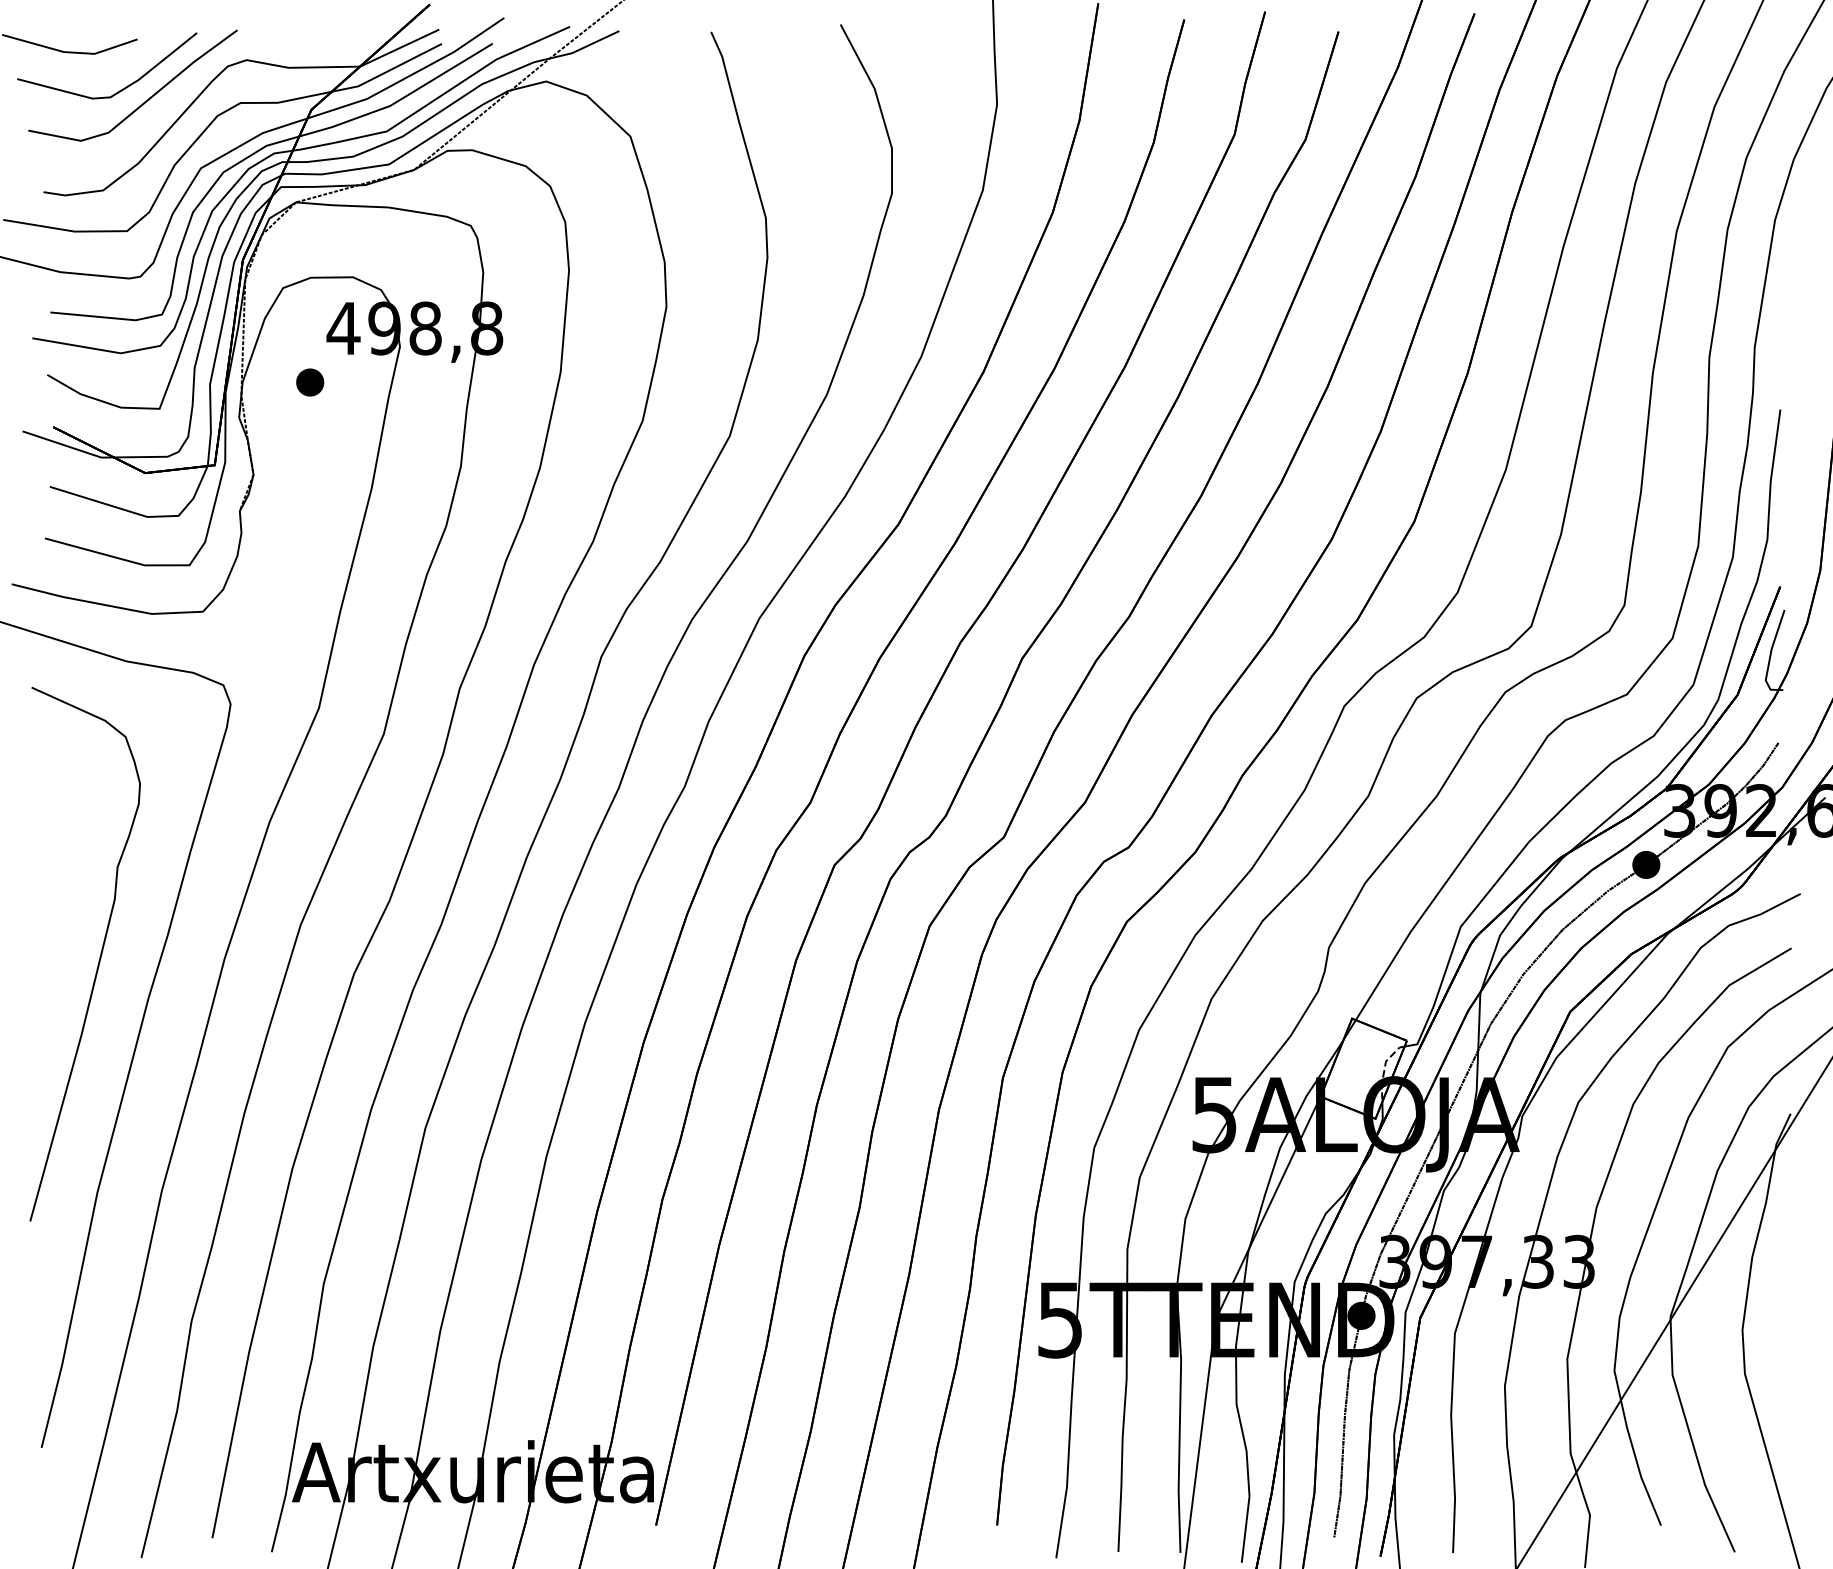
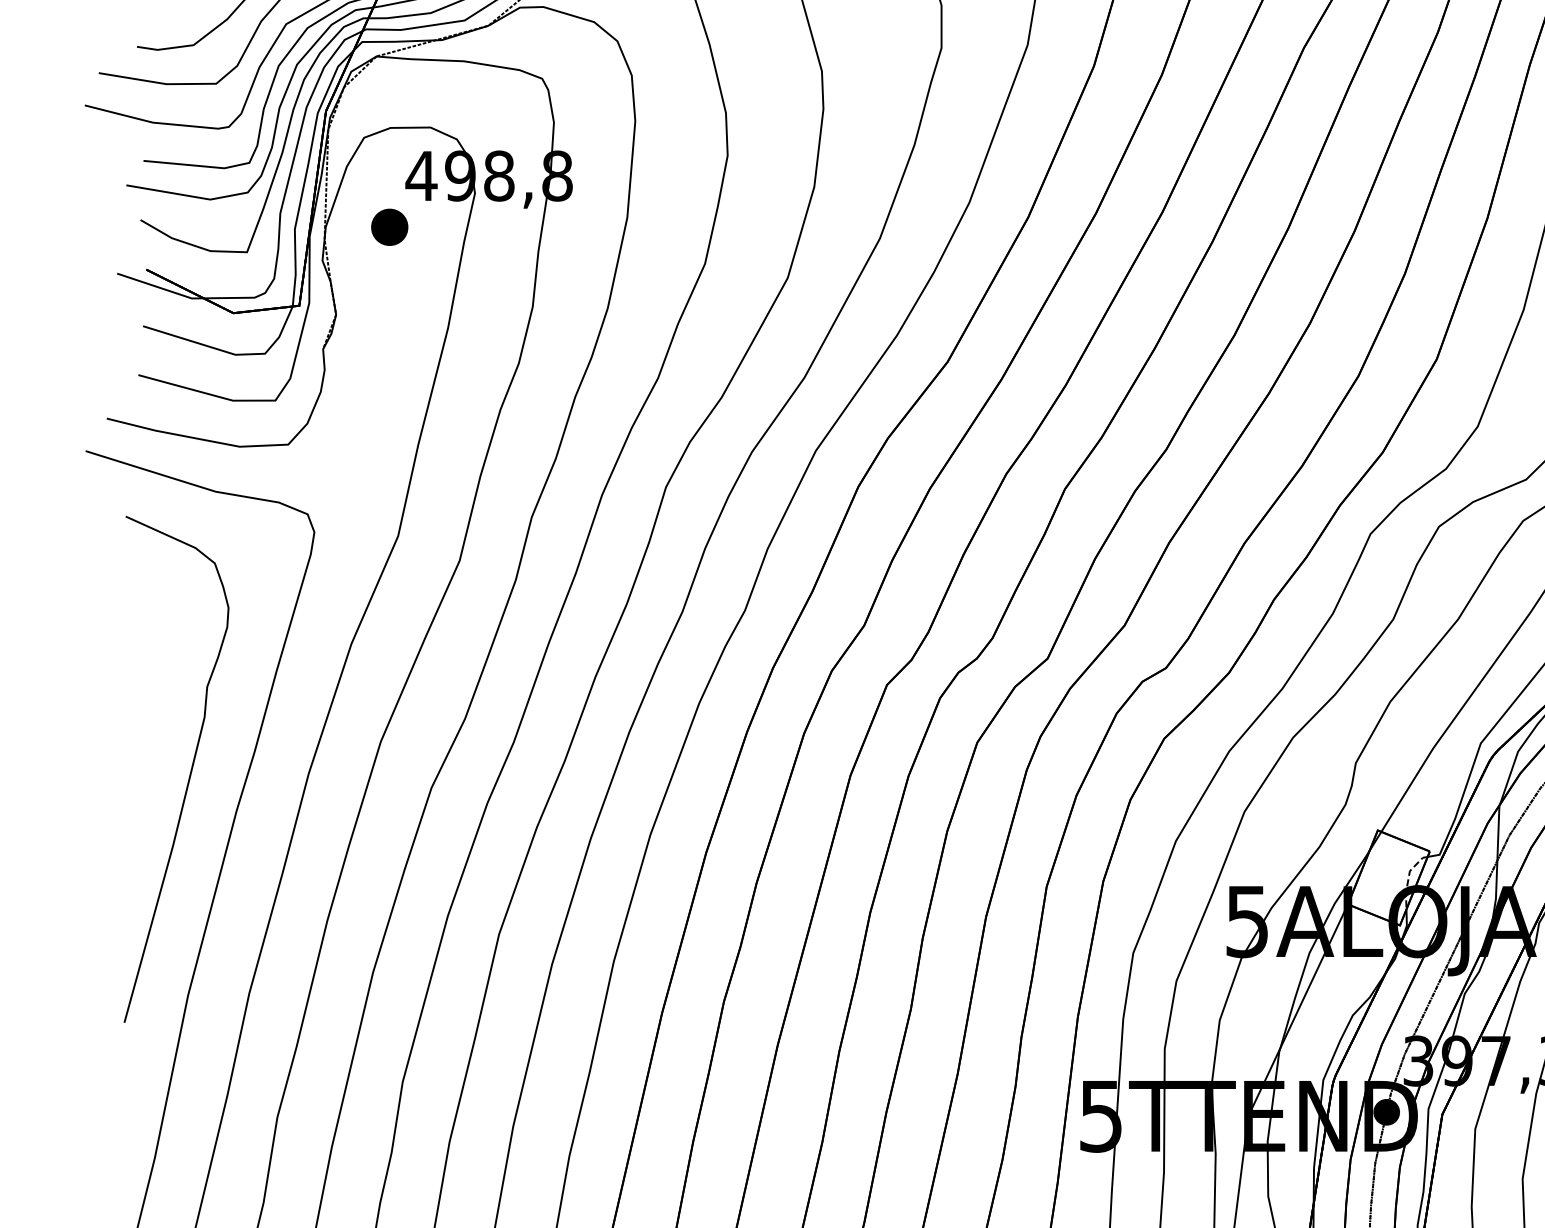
part: (310, 382) -> (390, 227), size x1.4

